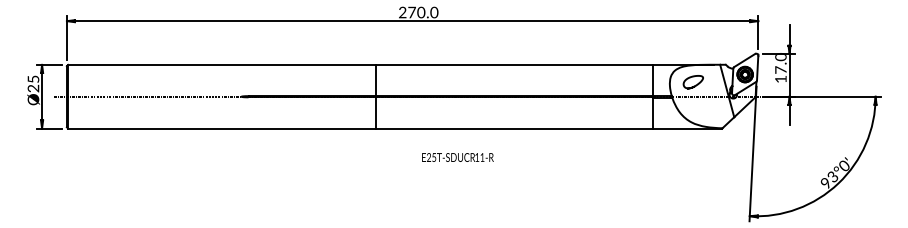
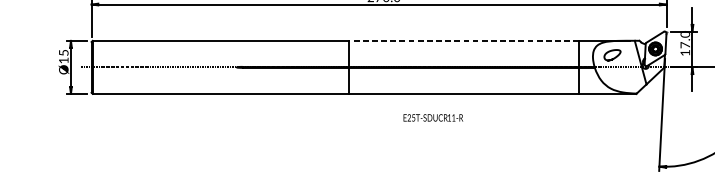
line: (514, 64) -> (463, 40), solid -> dashed
text: (33, 88) -> (63, 60), Ø25 -> Ø15
text: (457, 157) -> (433, 117), moved

